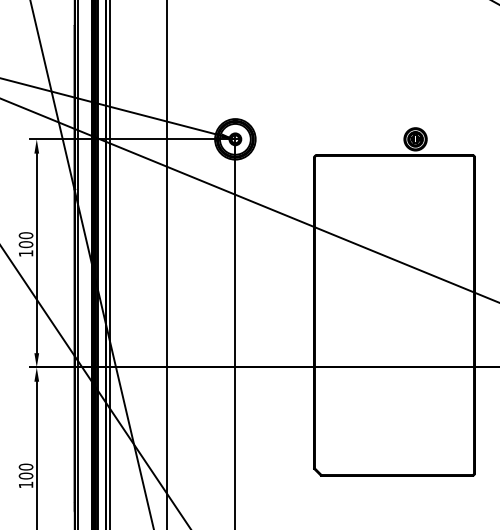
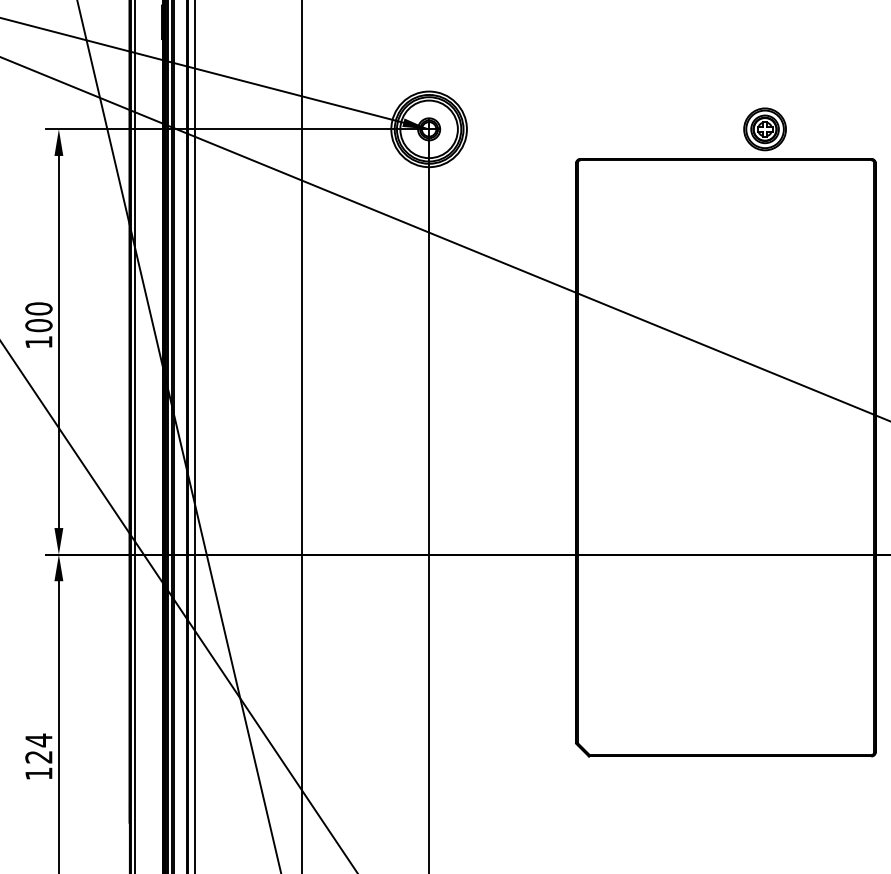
text: (25, 471) -> (37, 748), 100 -> 124

